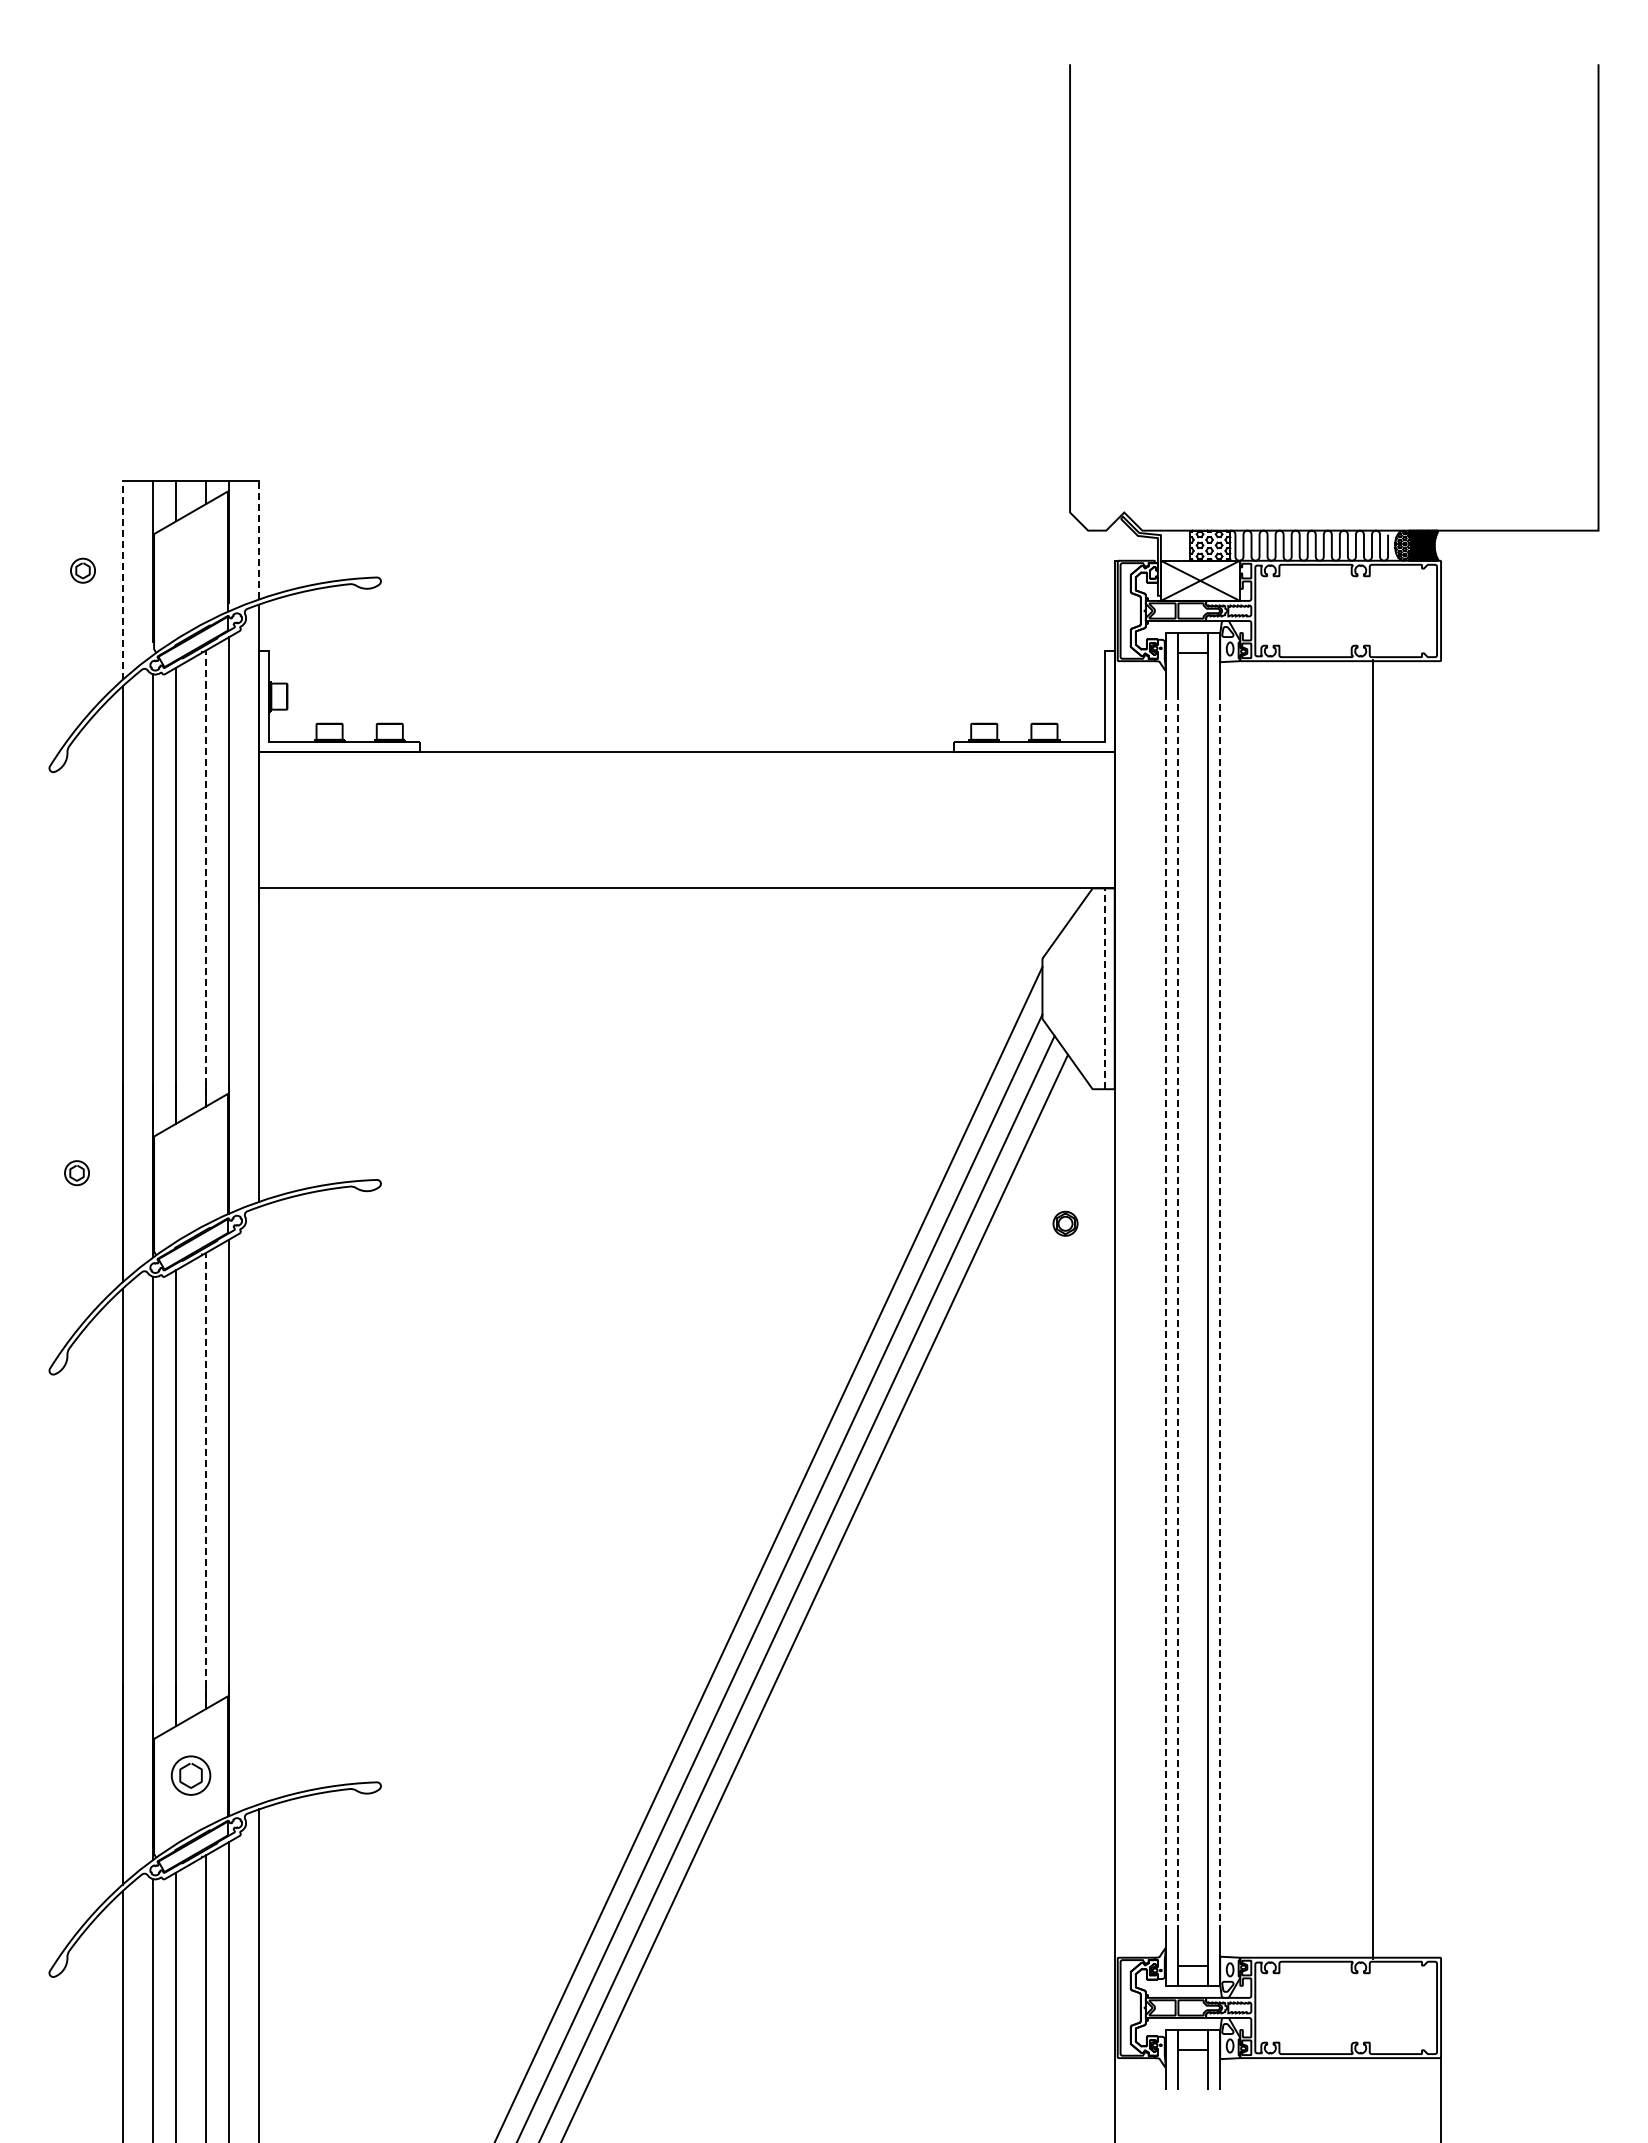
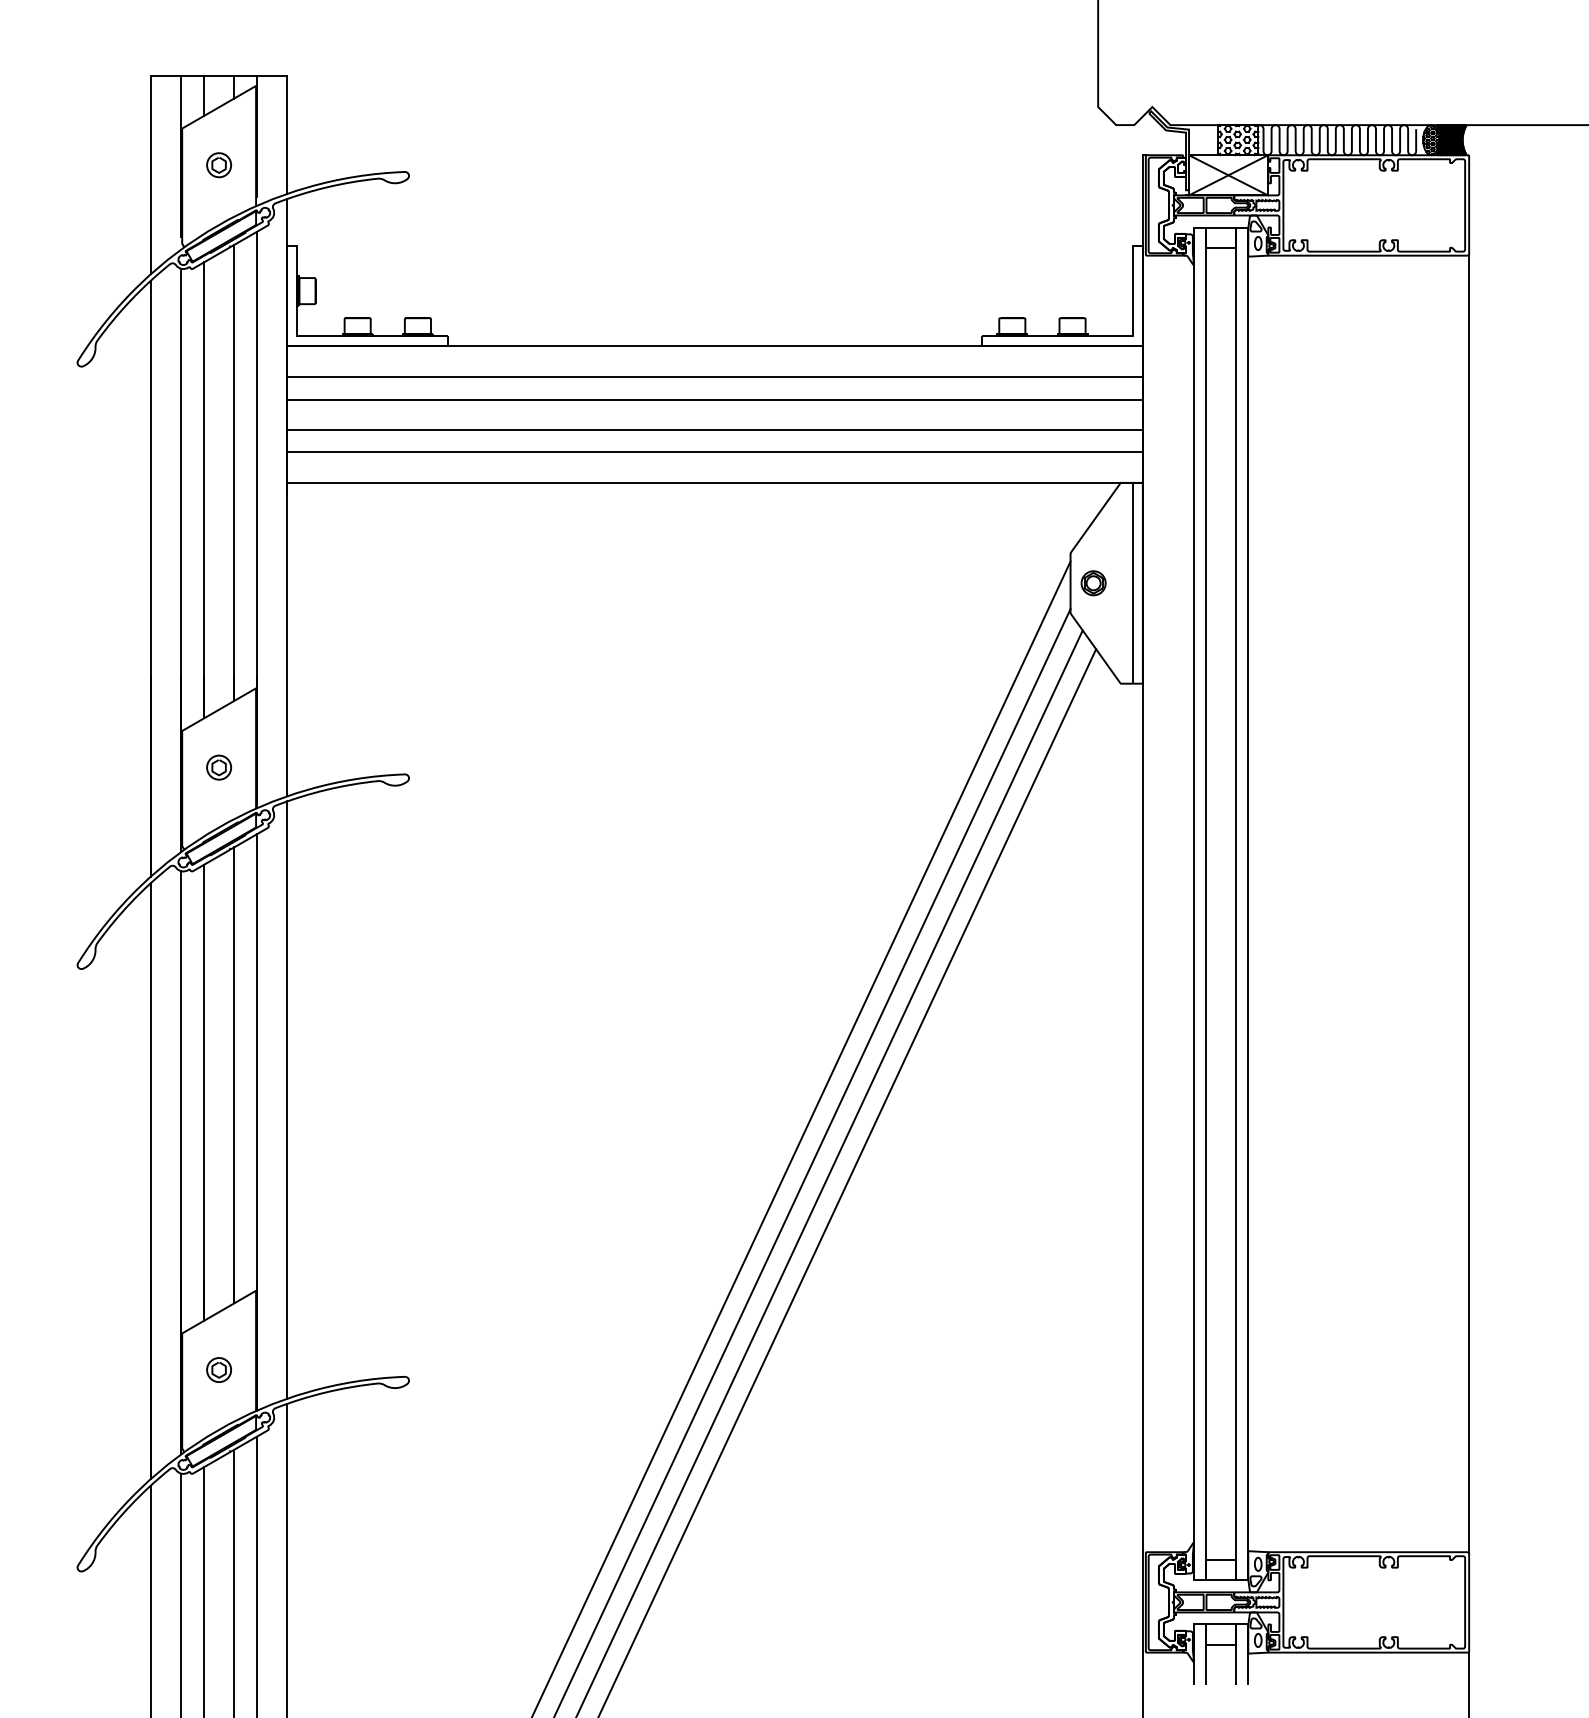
line: (259, 539) -> (287, 133), dashed -> solid
part: (82, 570) -> (218, 164), moved
line: (122, 580) -> (150, 174), dashed -> solid
line: (686, 782) -> (714, 376), added
line: (686, 805) -> (714, 399), added
line: (686, 835) -> (714, 429), added
line: (686, 857) -> (714, 451), added
line: (206, 878) -> (234, 472), dashed -> solid
line: (1104, 988) -> (1132, 582), dashed -> solid
part: (76, 1173) -> (218, 767), moved
part: (1065, 1223) -> (1093, 582), moved
line: (1165, 1309) -> (1193, 903), dashed -> solid
line: (1178, 1309) -> (1206, 903), dashed -> solid
line: (1220, 1309) -> (1248, 903), dashed -> solid
line: (1373, 1309) -> (1469, 903), moved
line: (206, 1480) -> (234, 1074), dashed -> solid
line: (259, 1505) -> (287, 1099), added
part: (190, 1775) -> (218, 1369), size x0.62

